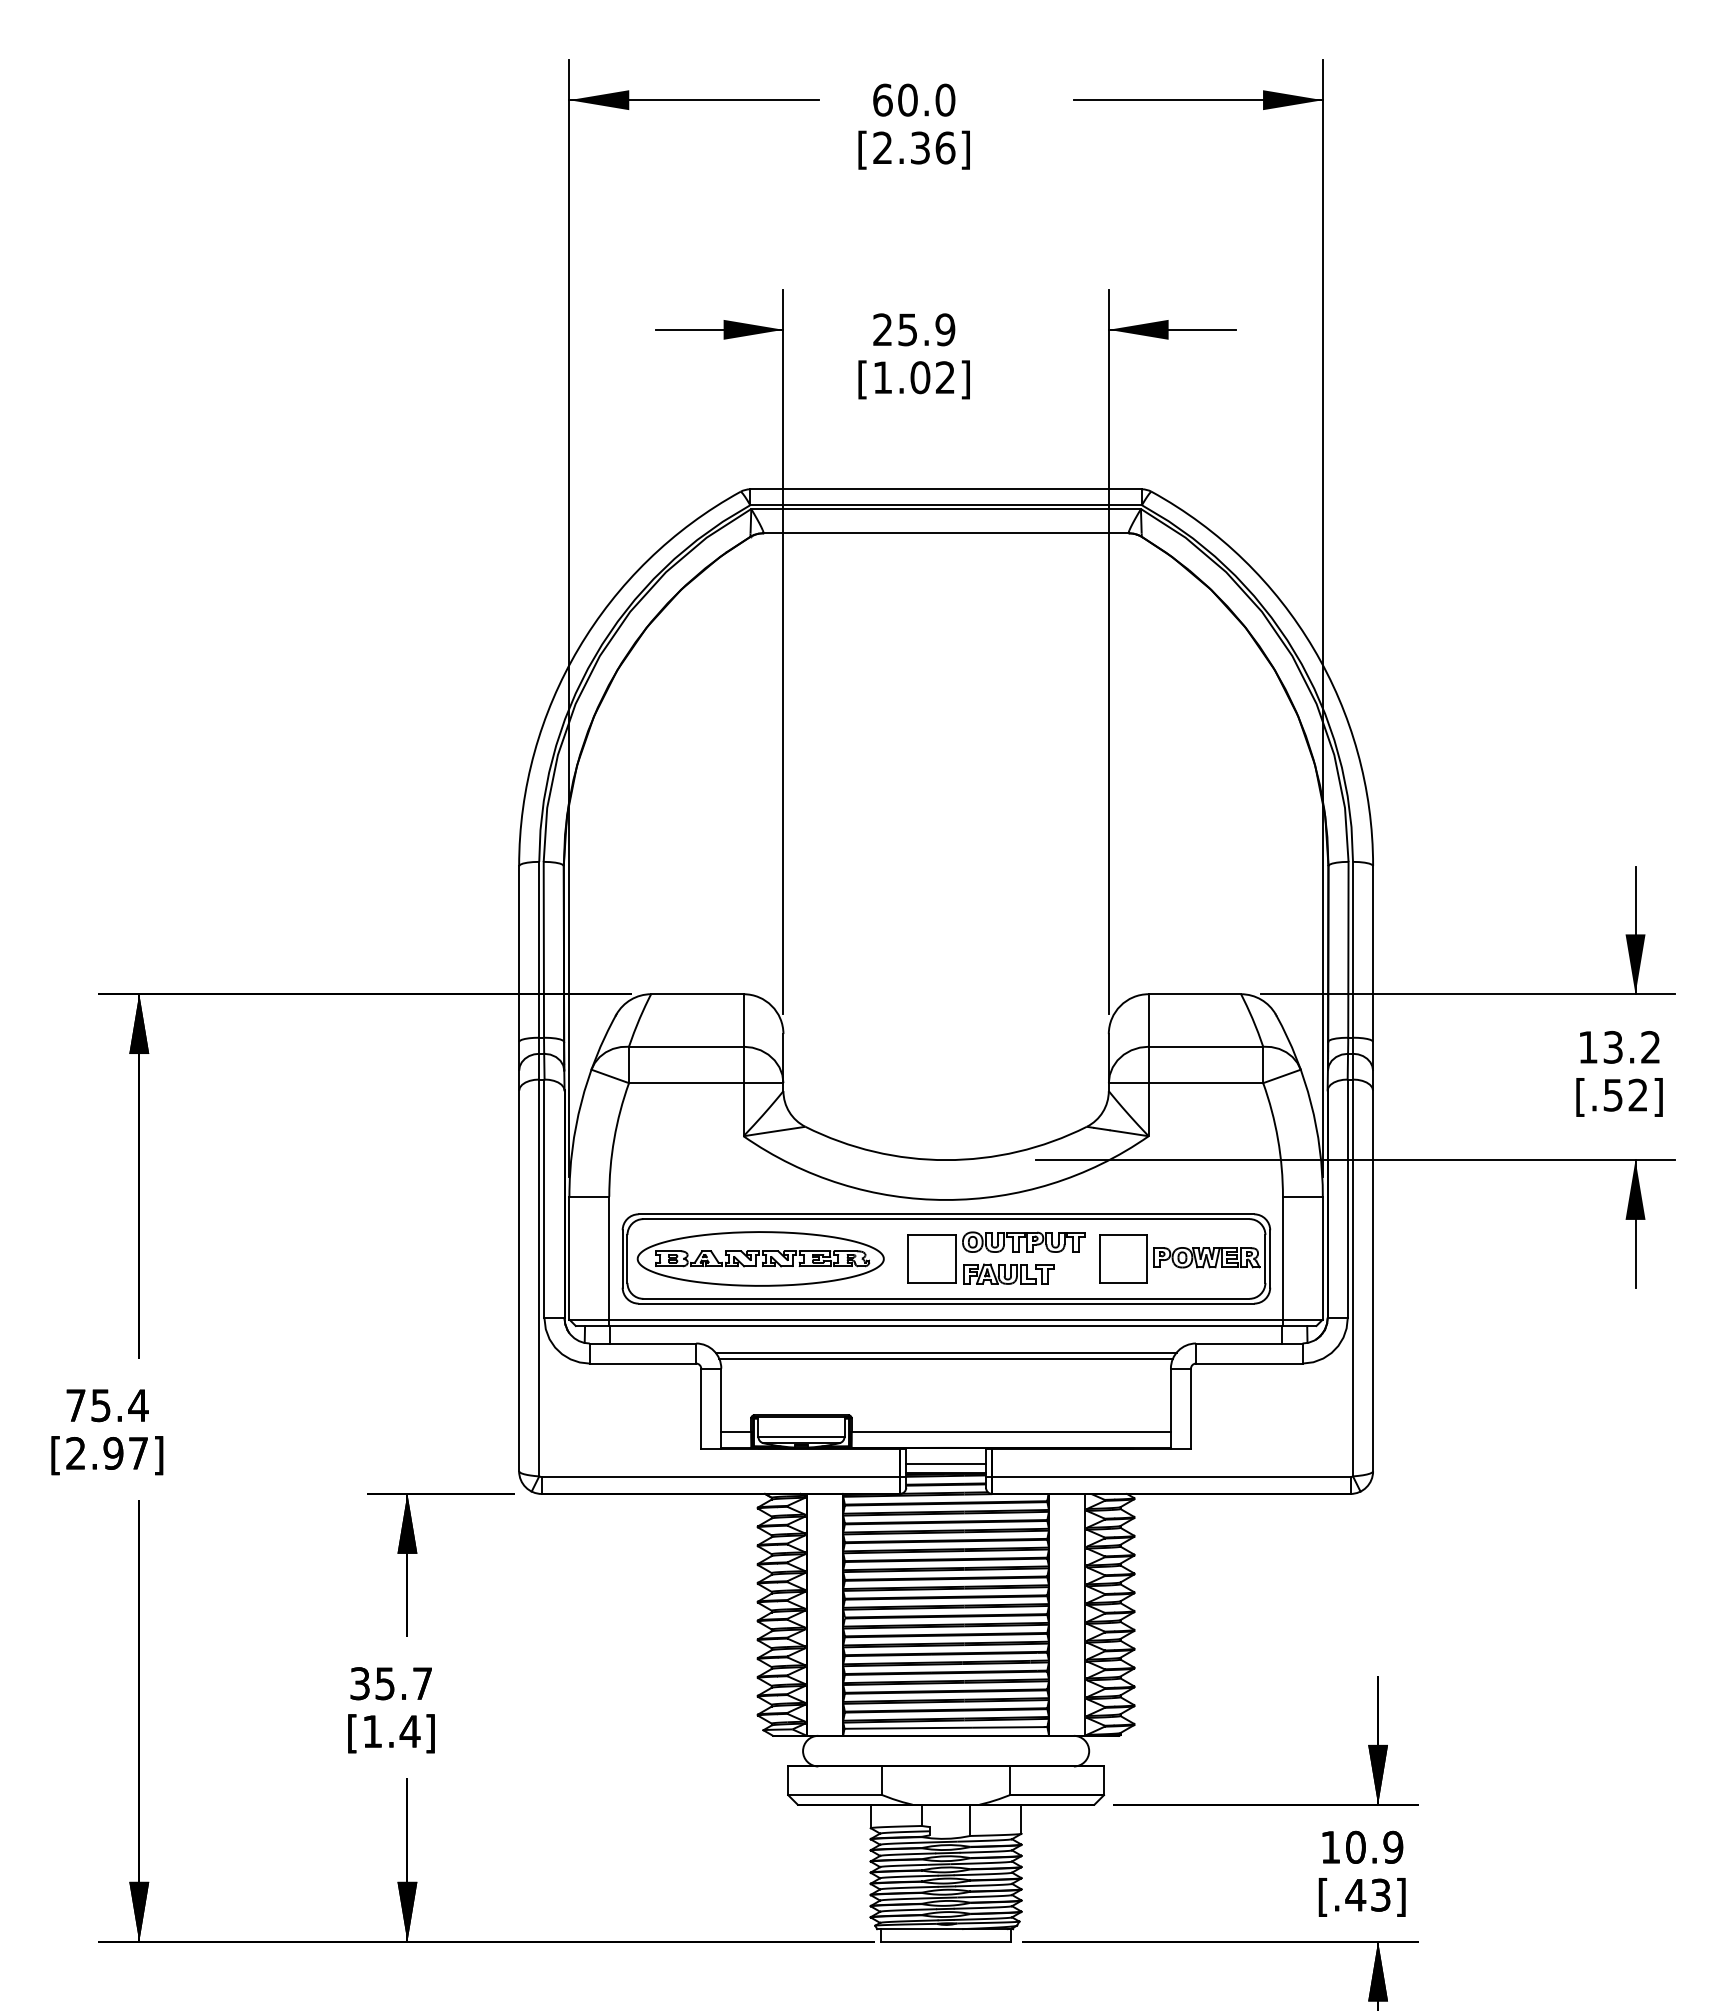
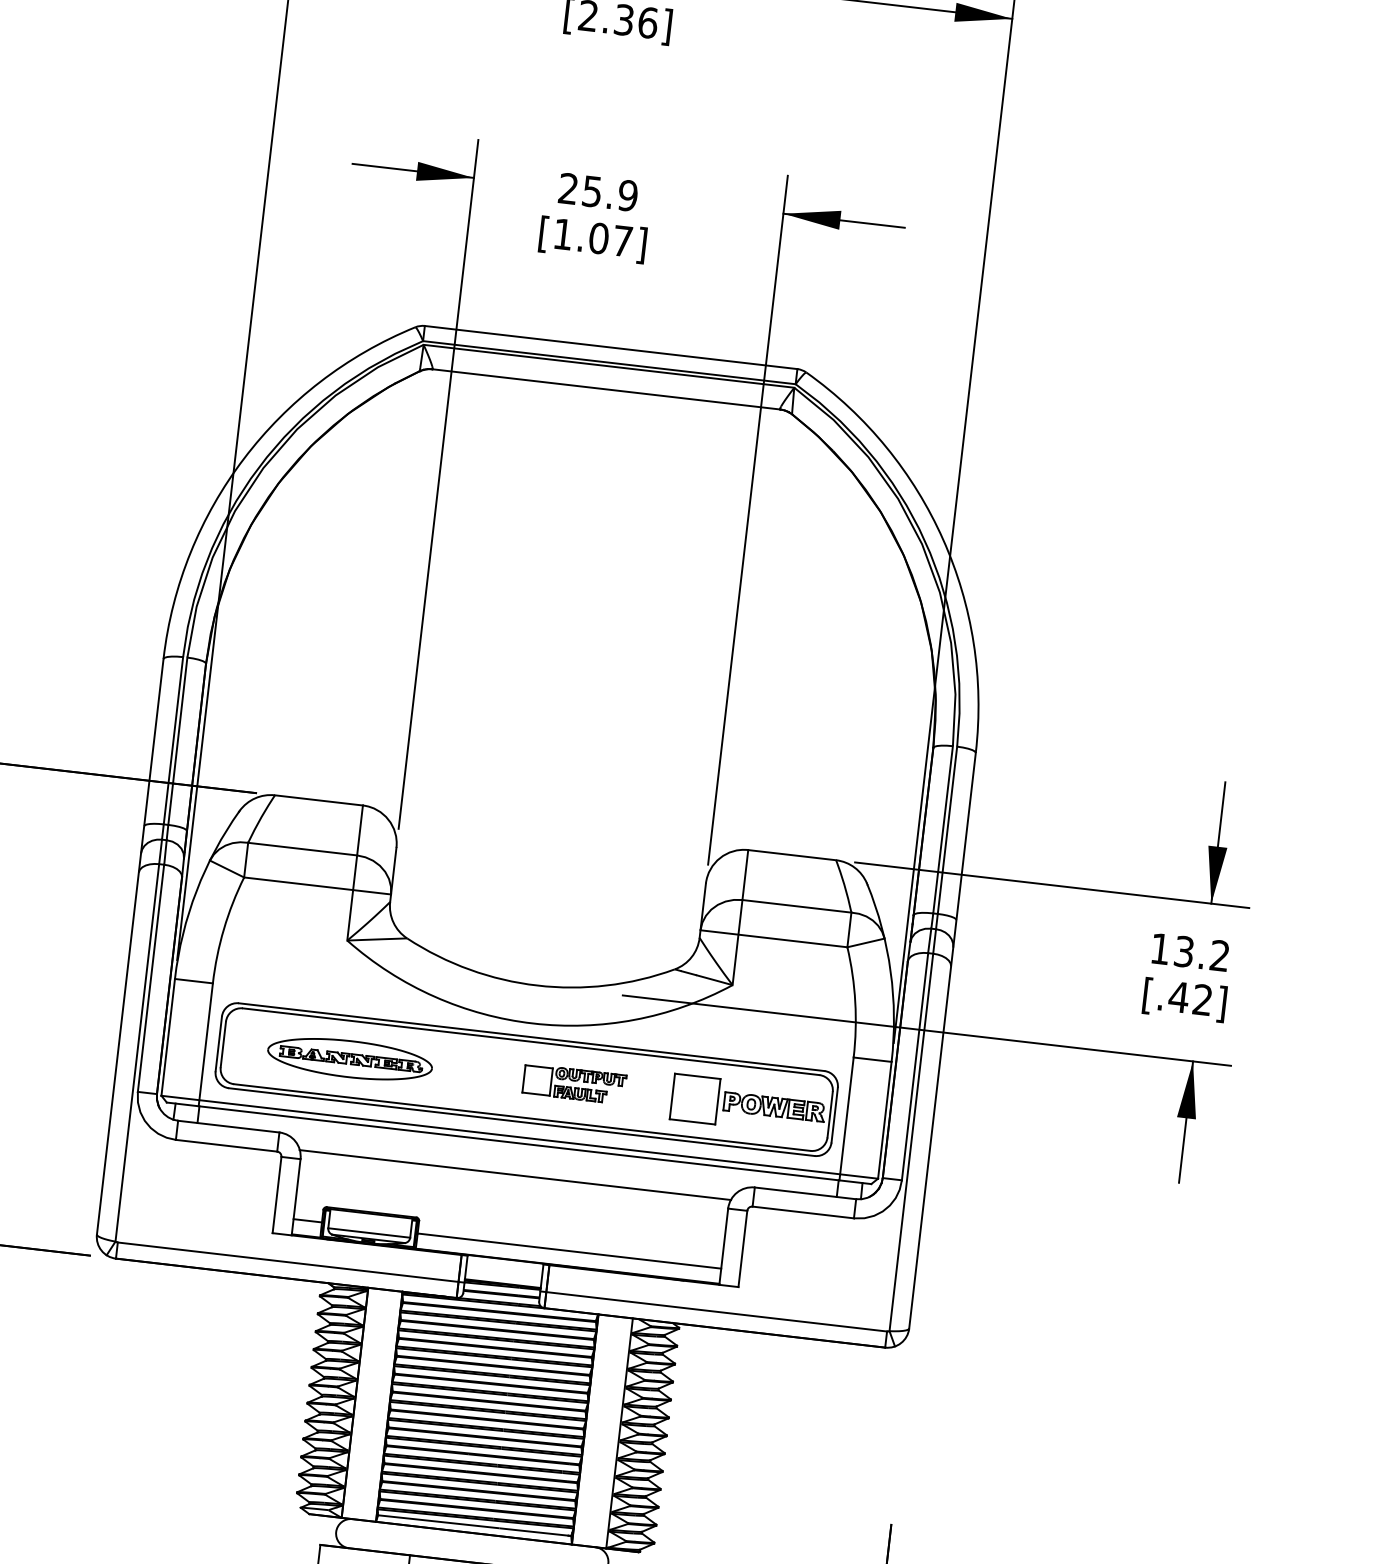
text: (944, 377) -> (621, 241), [1.02] -> [1.07]
text: (1612, 1095) -> (1178, 997), [.52] -> [.42]
part: (996, 1257) -> (574, 1083), size x0.6
part: (760, 1258) -> (349, 1058), size x0.7
line: (945, 1353) -> (515, 1169), removed
line: (946, 1463) -> (504, 1274), removed

